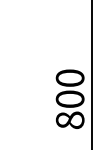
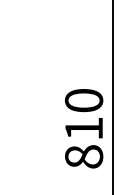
text: (69, 98) -> (83, 127), 800 -> 810

